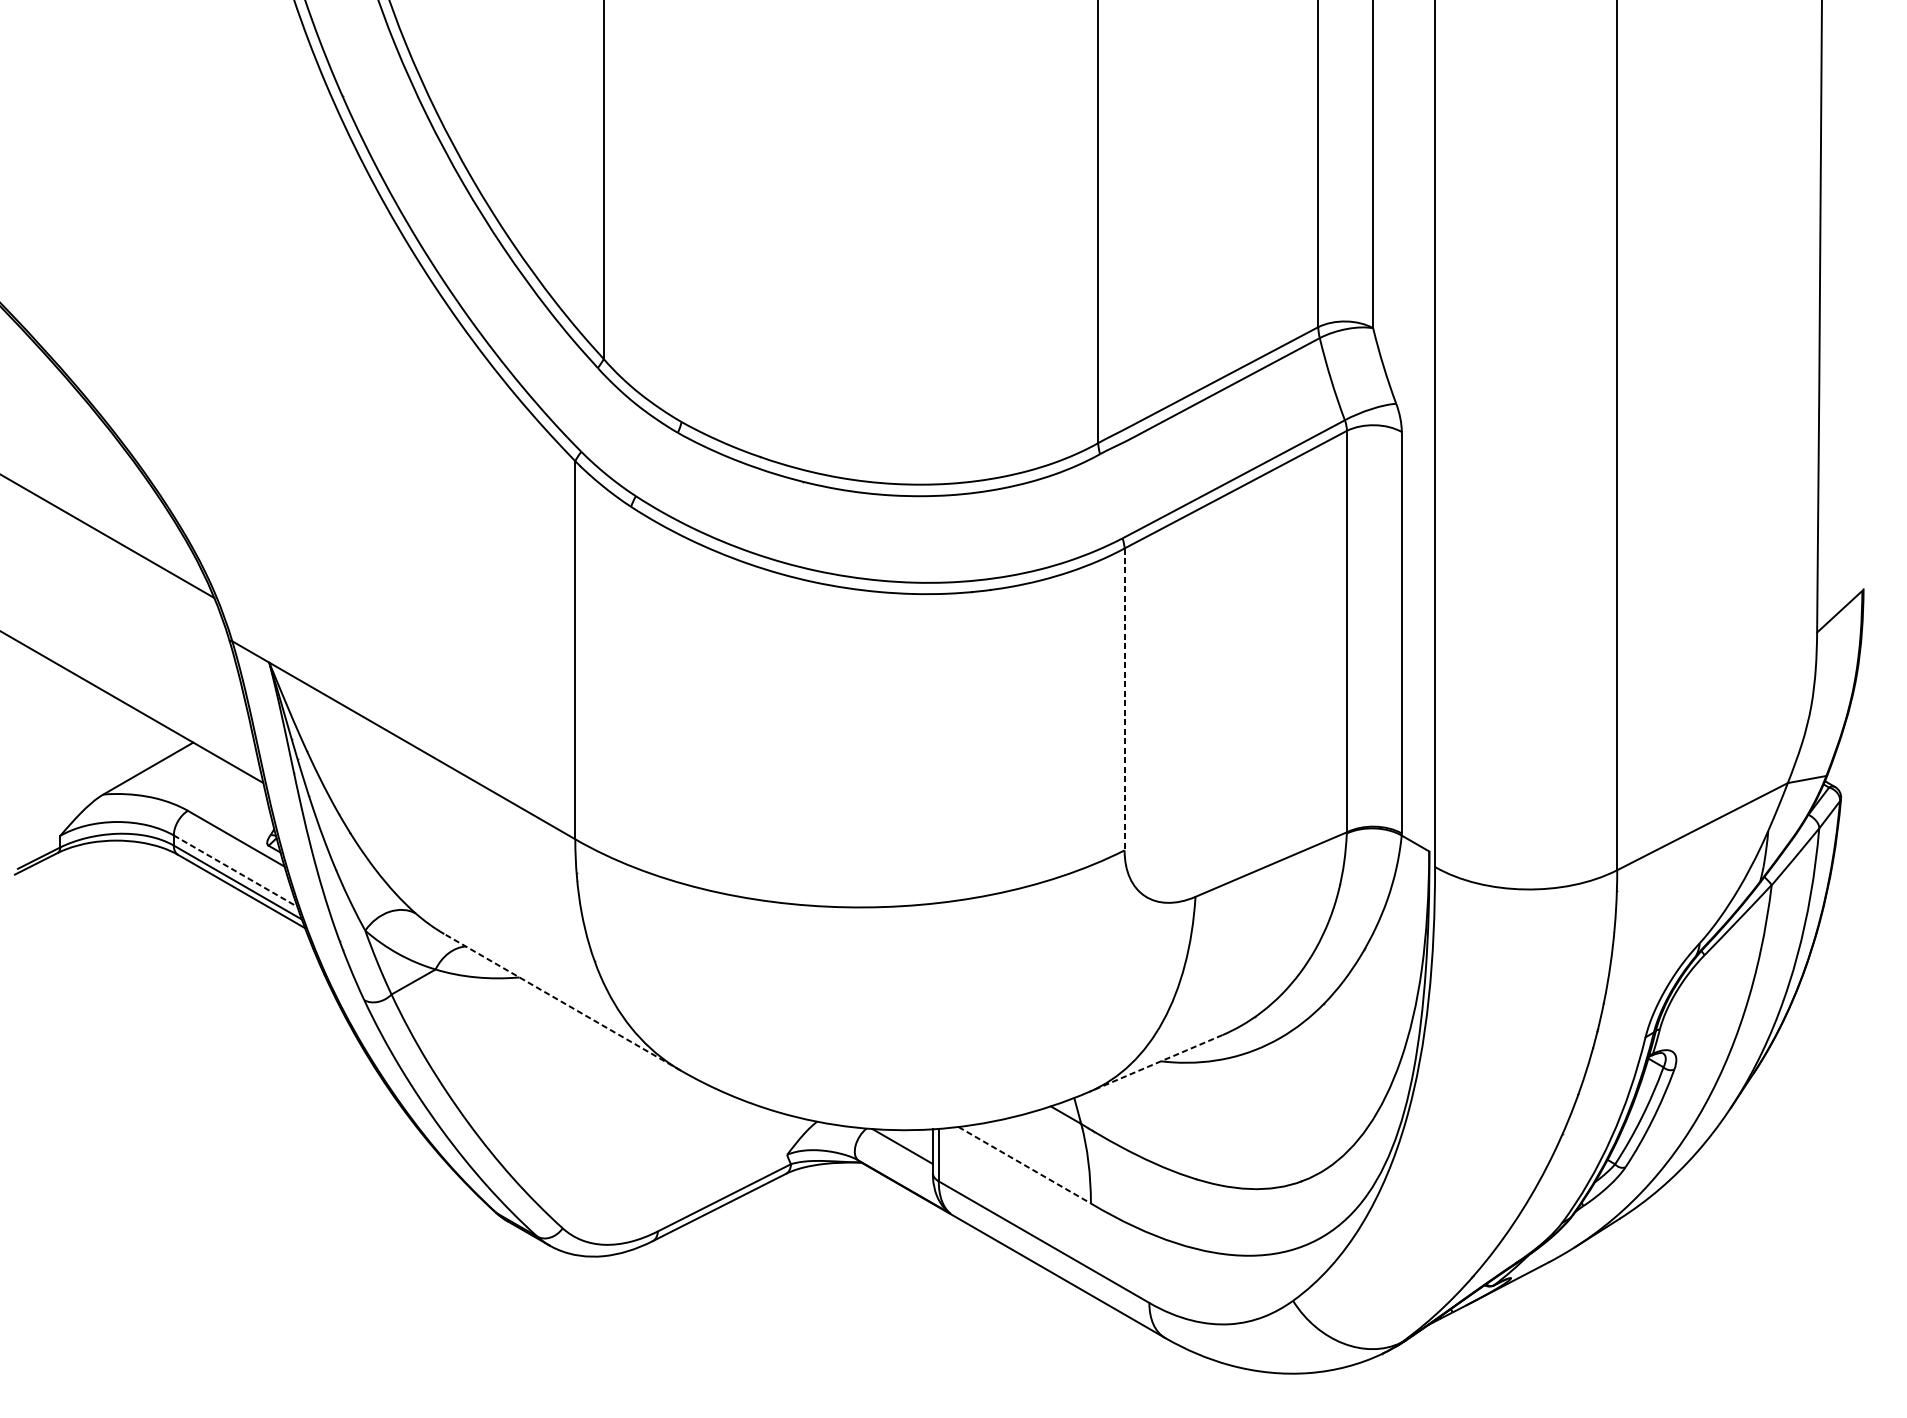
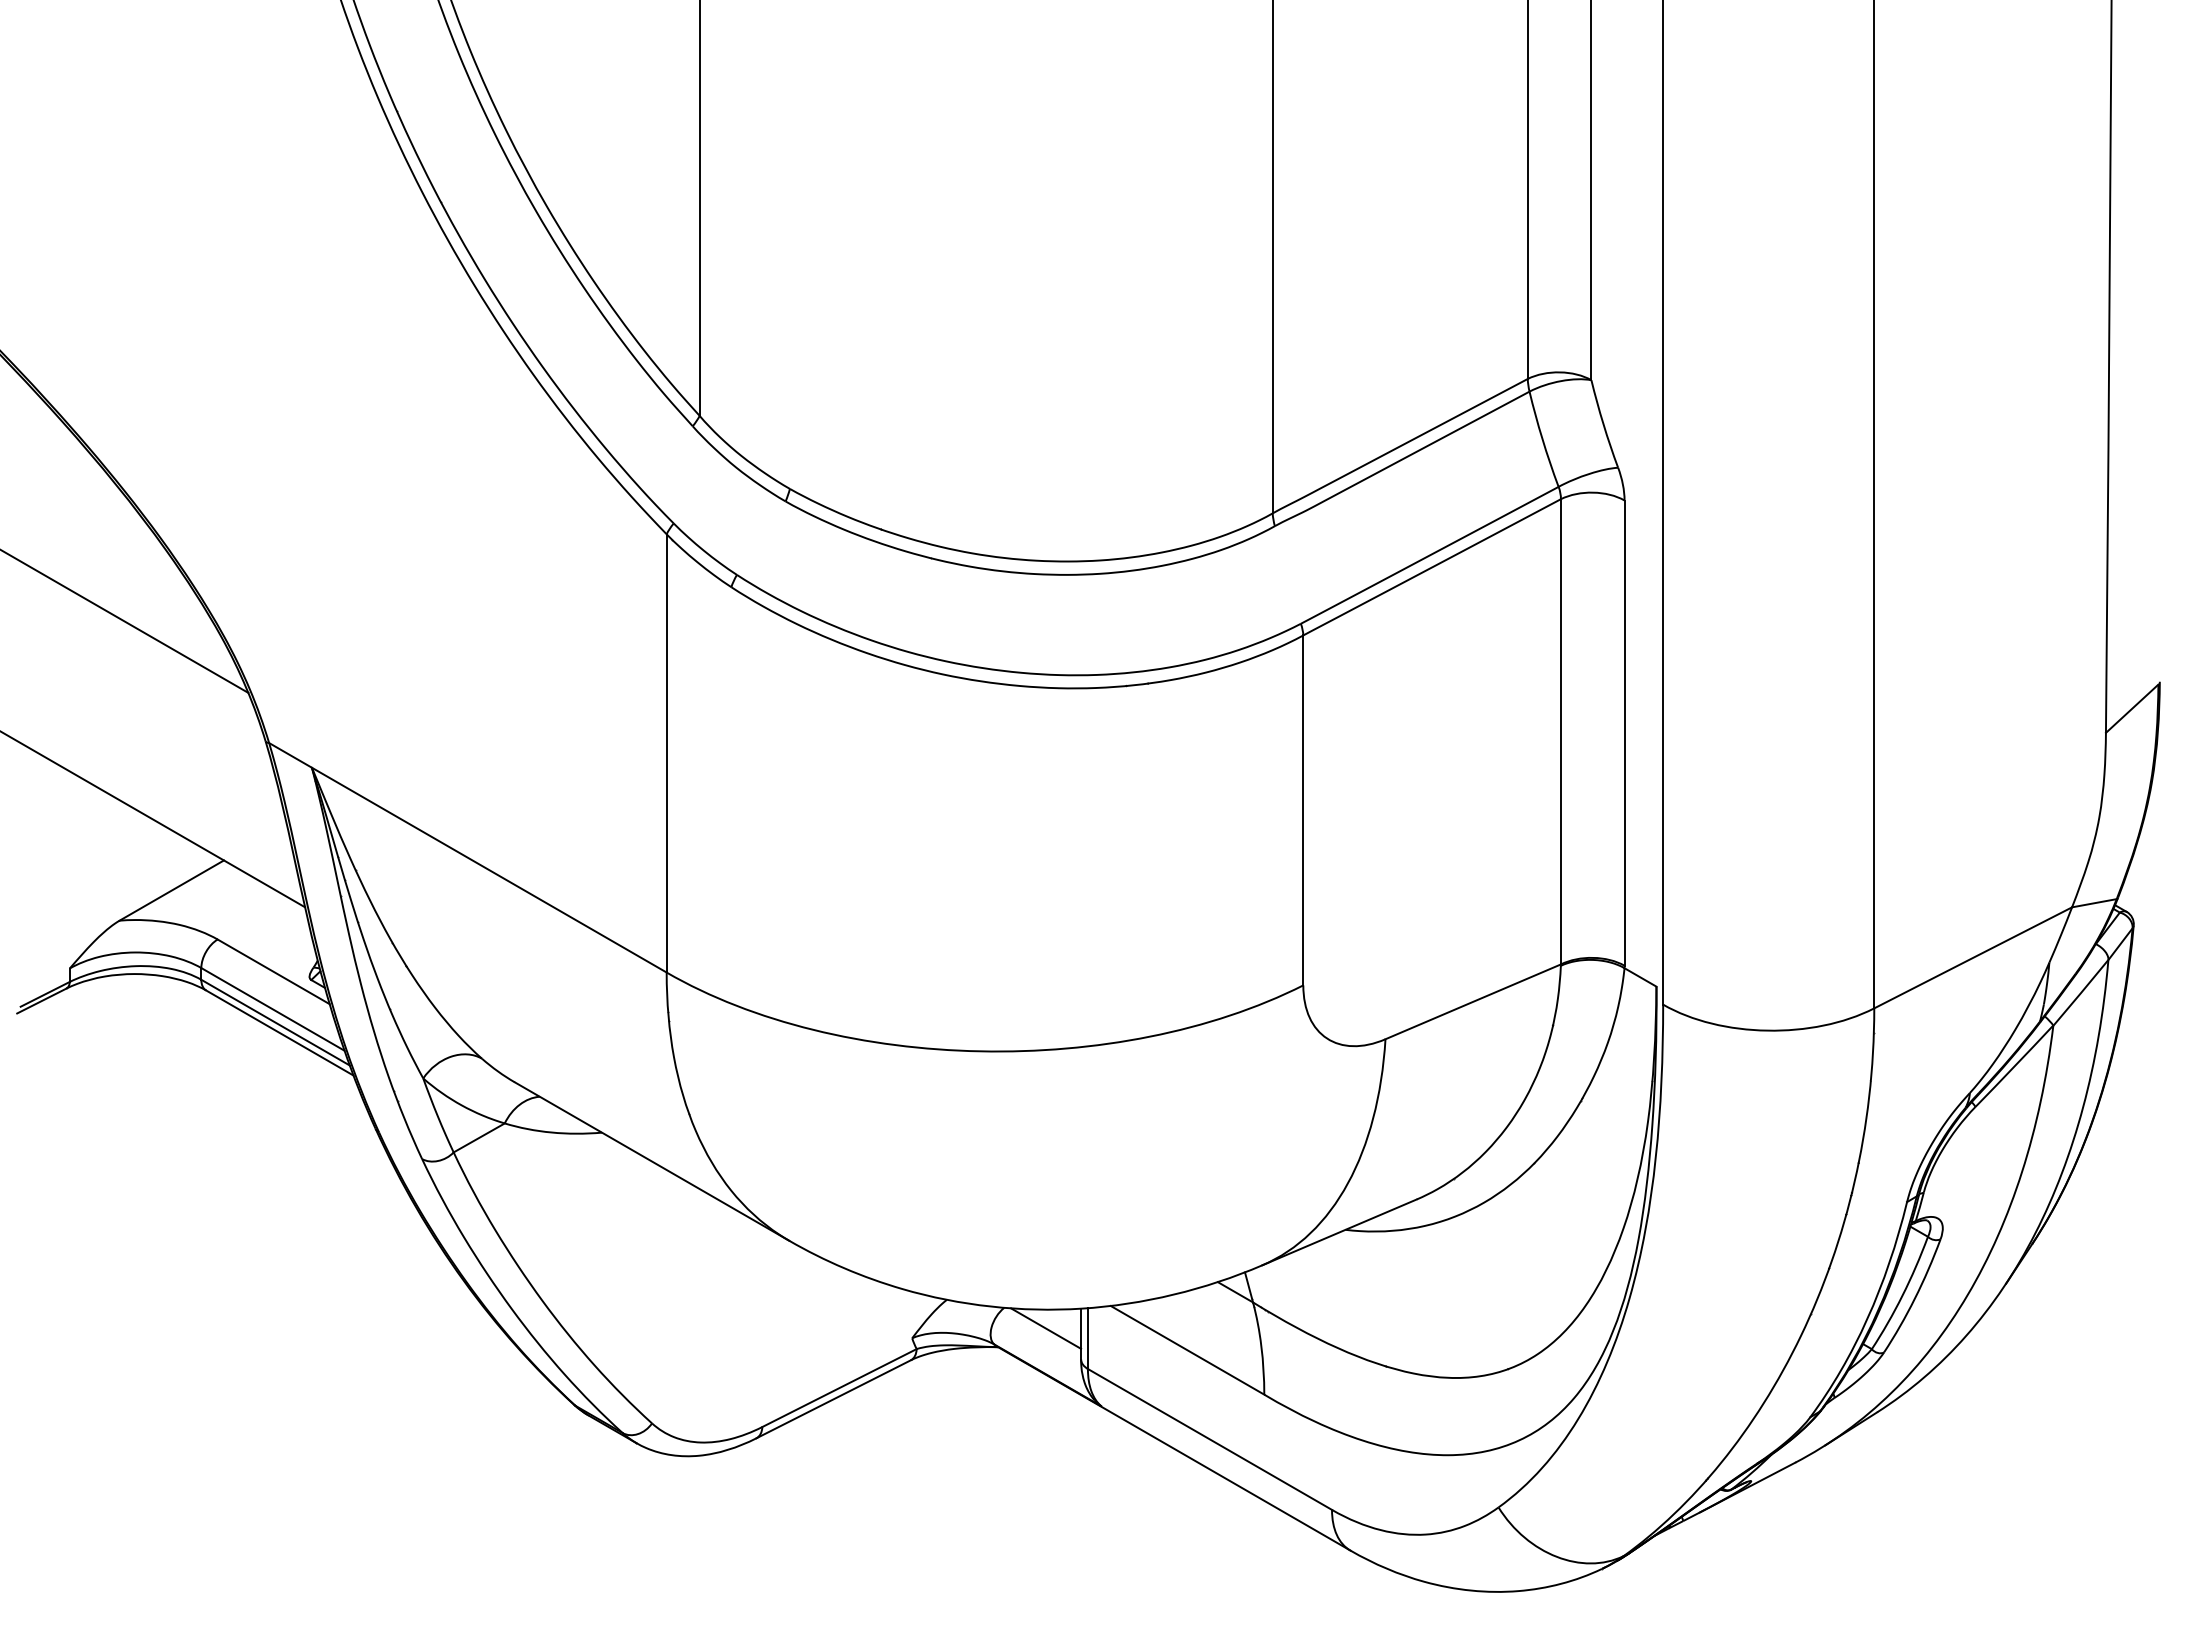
line: (1124, 699) -> (1303, 810), dashed -> solid
line: (235, 871) -> (272, 1009), dashed -> solid
line: (562, 1002) -> (651, 1161), dashed -> solid
line: (1155, 1063) -> (1339, 1232), dashed -> solid
line: (1024, 1165) -> (1187, 1350), dashed -> solid

